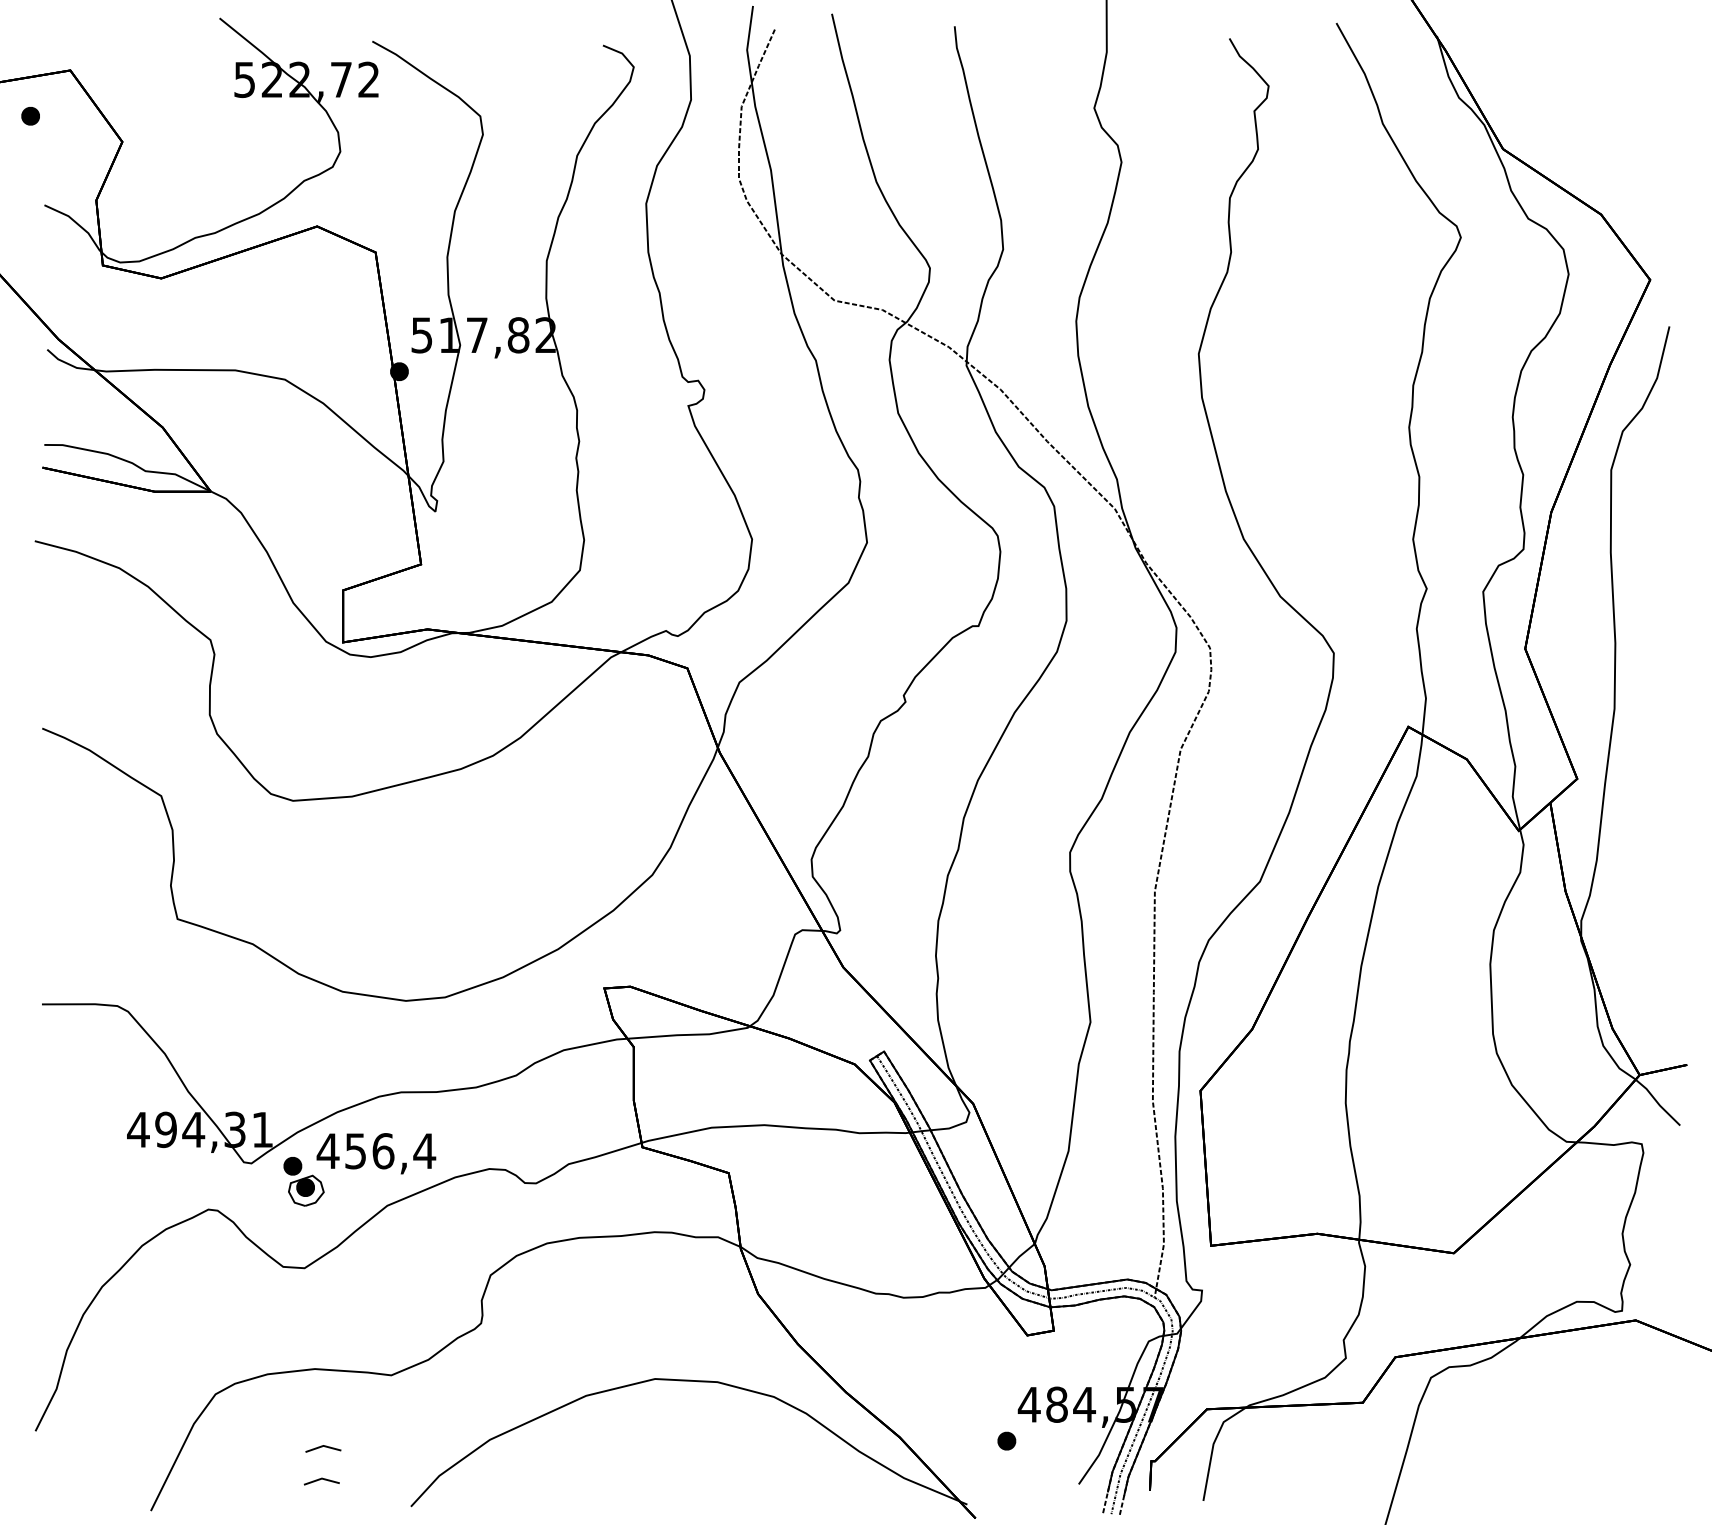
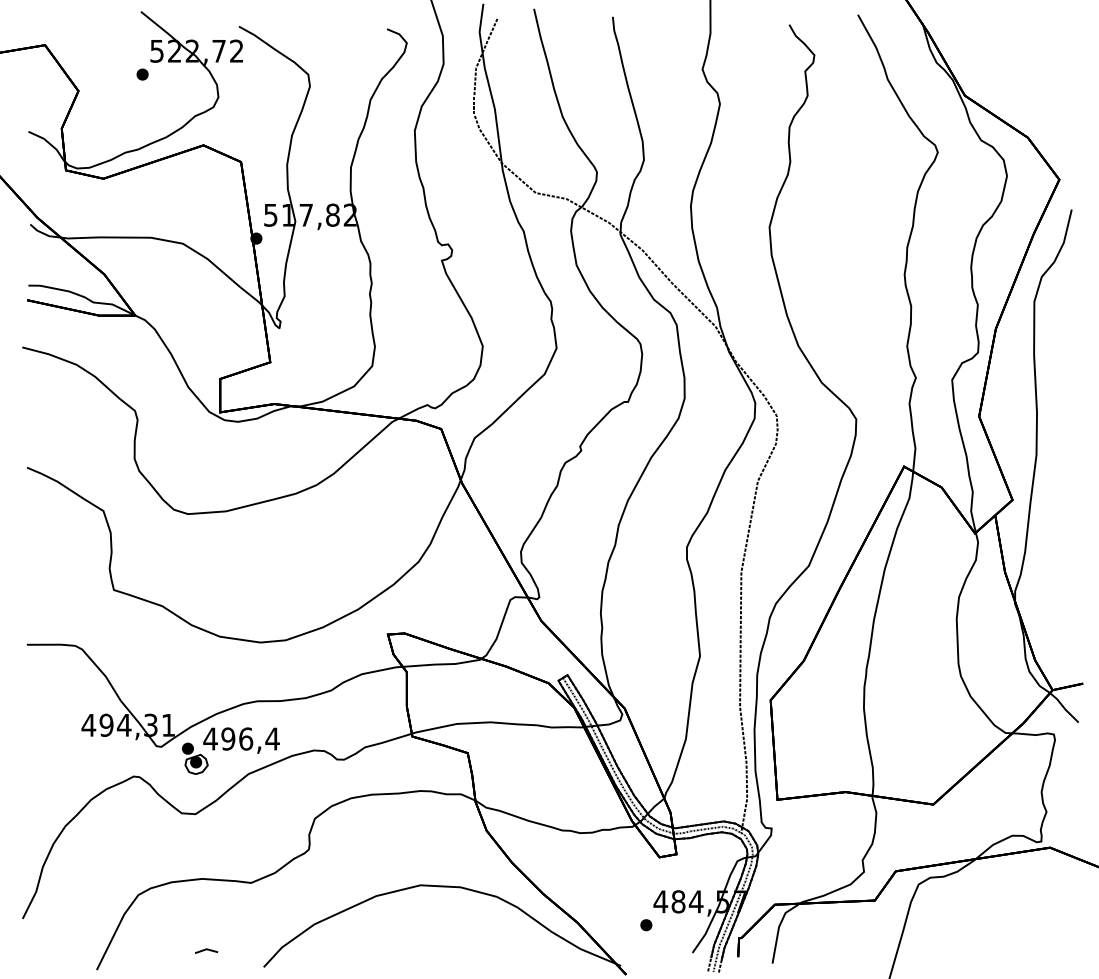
part: (30, 116) -> (142, 74), moved
text: (356, 1150) -> (228, 738), 456,4 -> 496,4
line: (323, 1447) -> (207, 929), removed

